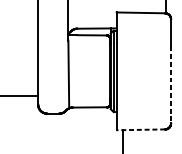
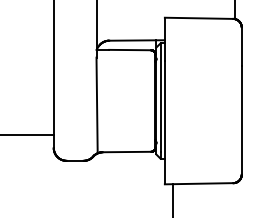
line: (170, 85) -> (241, 120), dashed -> solid
line: (140, 129) -> (198, 183), dashed -> solid

